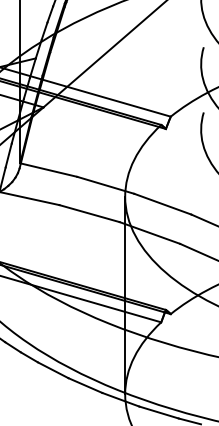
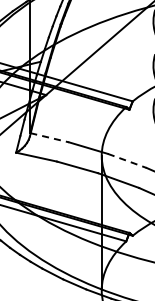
line: (48, 169) -> (49, 137), solid -> dashed
line: (163, 203) -> (127, 160), solid -> dashed

